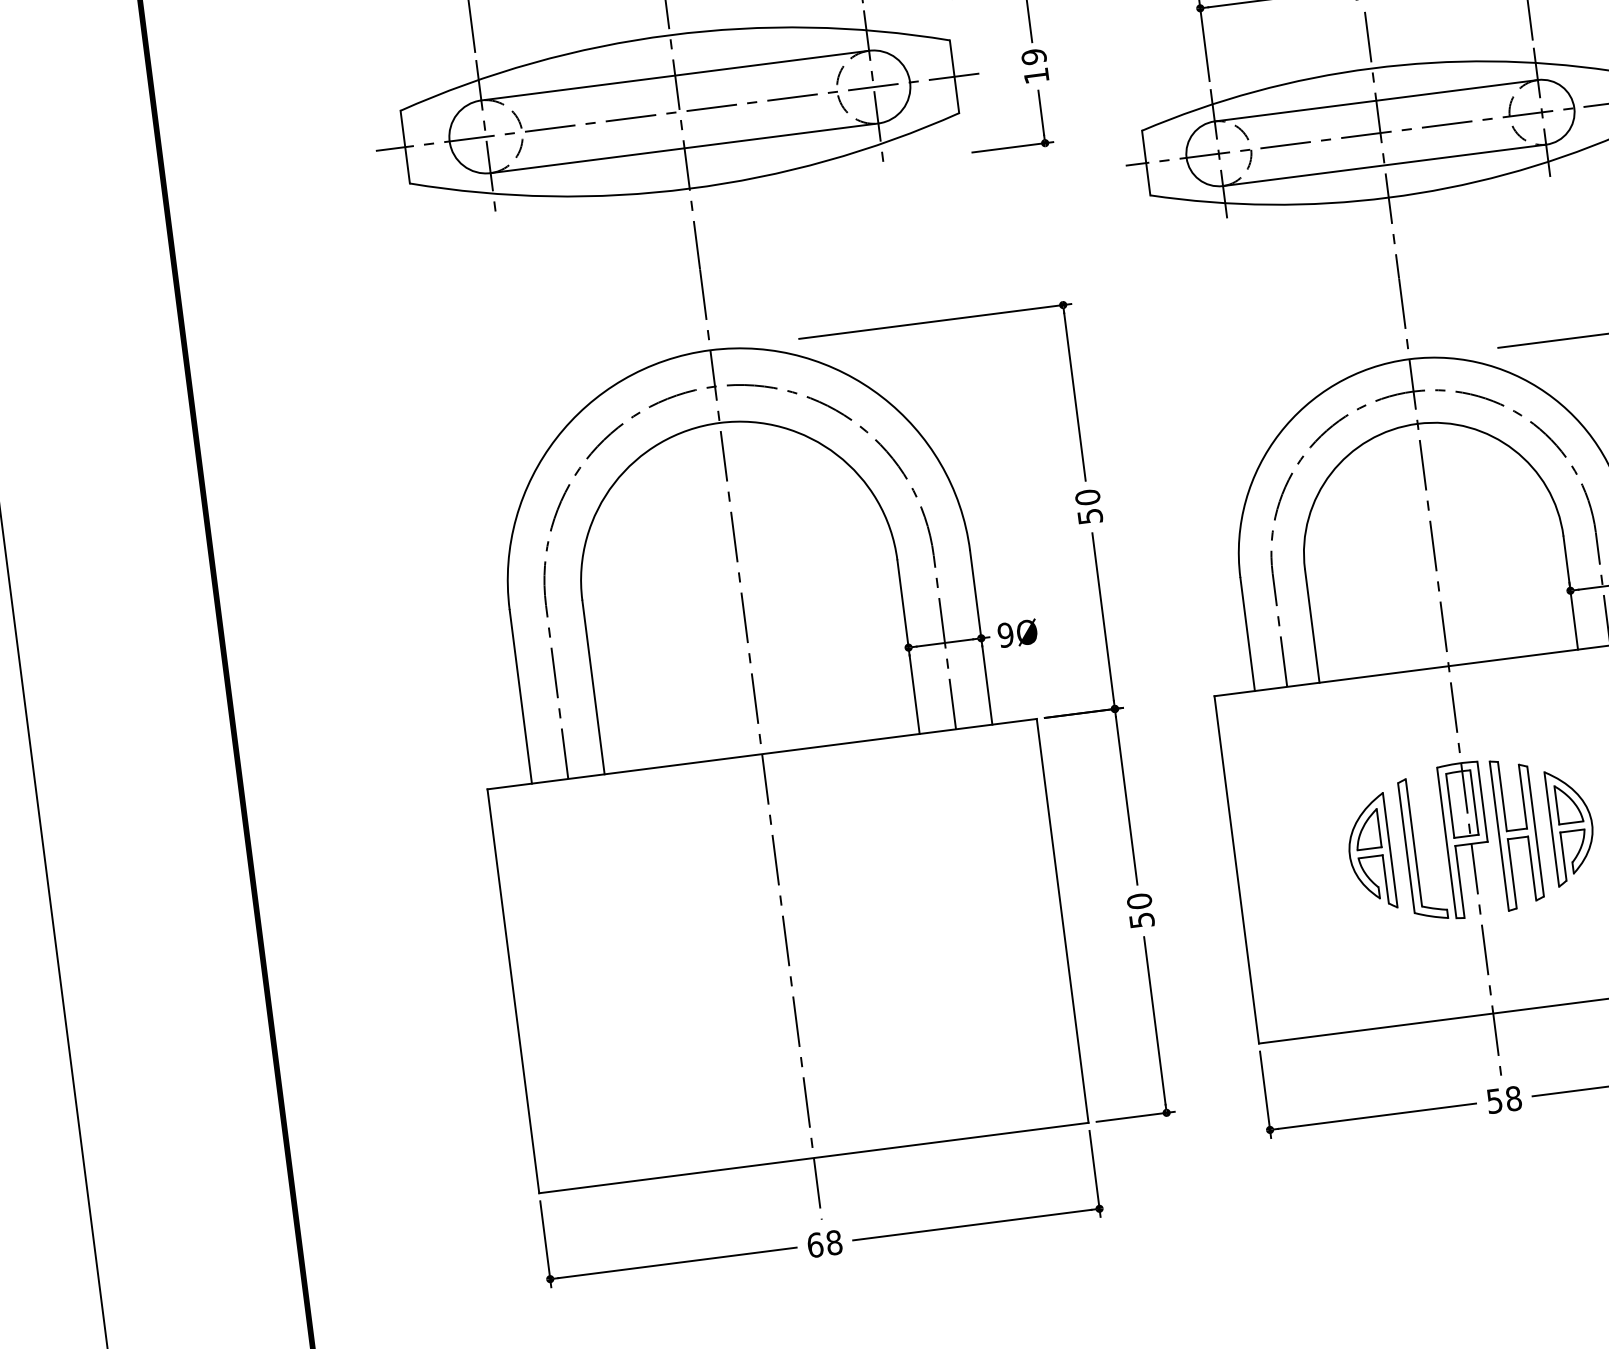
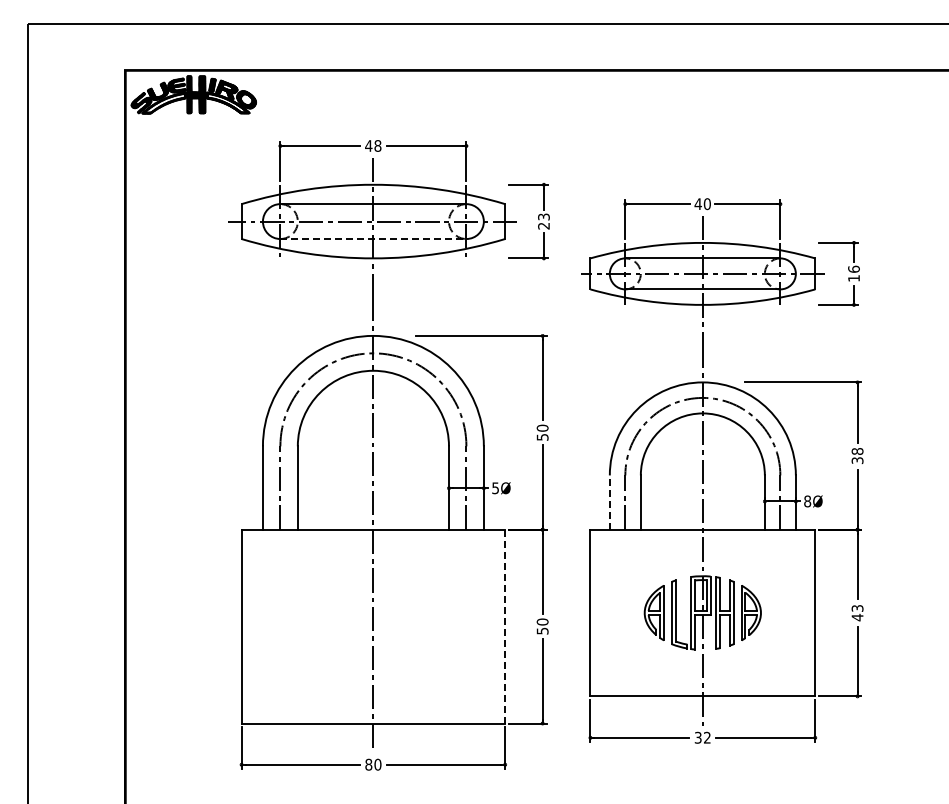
text: (1034, 66) -> (543, 221), 19 -> 23
line: (684, 149) -> (373, 239), solid -> dashed
text: (1005, 633) -> (495, 487), 9Ø -> 5Ø
line: (1246, 634) -> (609, 502), solid -> dashed
line: (1063, 920) -> (505, 626), solid -> dashed
text: (1503, 1099) -> (702, 737), 58 -> 32
text: (825, 1243) -> (373, 764), 68 -> 80

